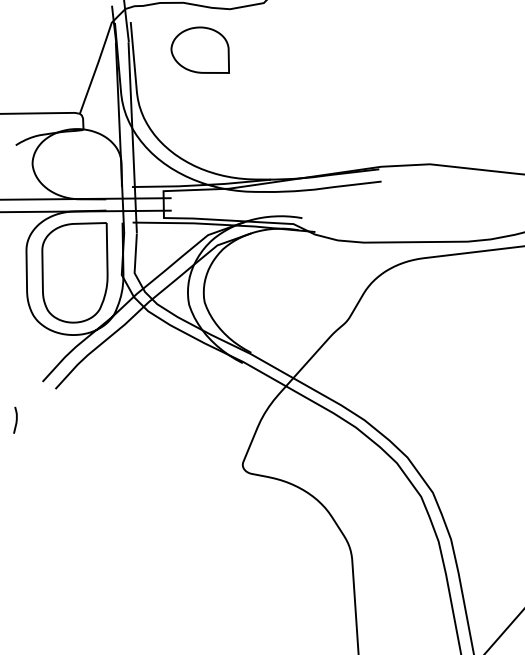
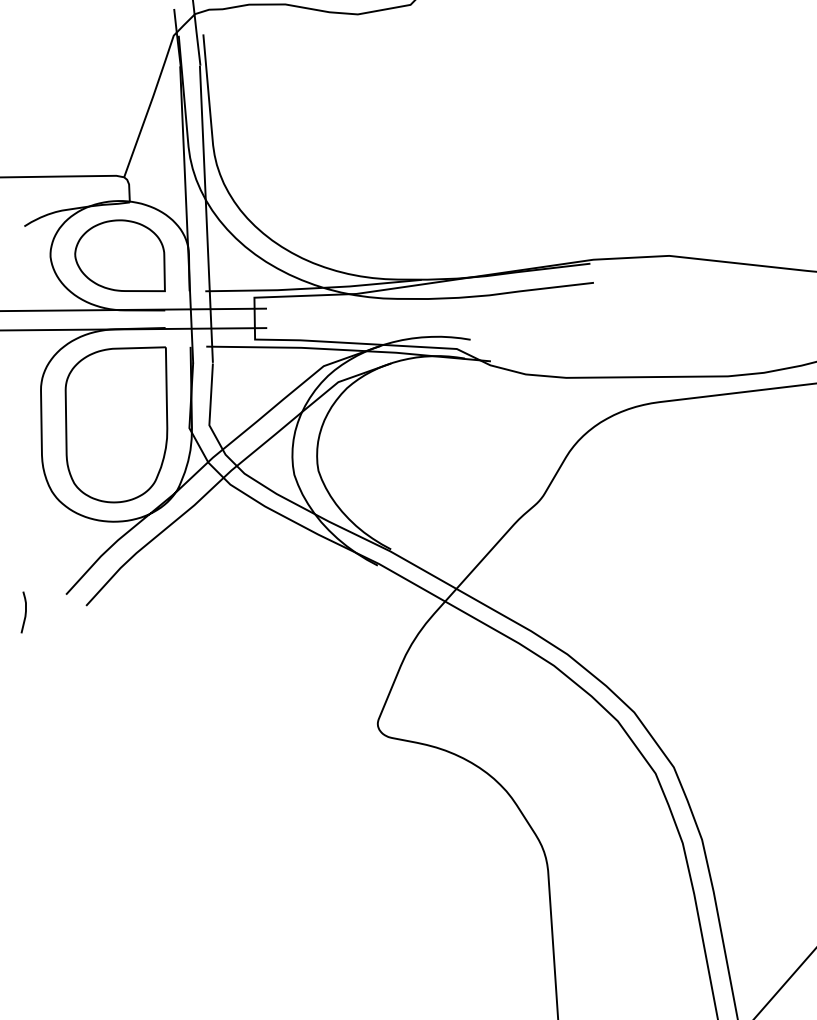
part: (199, 49) -> (118, 254), moved
curve: (15, 419) -> (23, 611), moved

